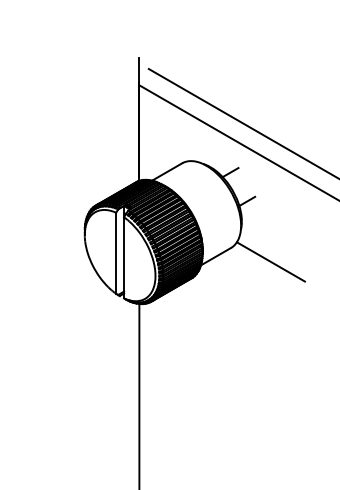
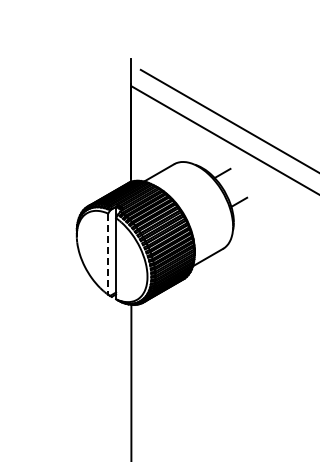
line: (116, 253) -> (108, 254), solid -> dashed
line: (270, 261) -> (262, 262), removed

